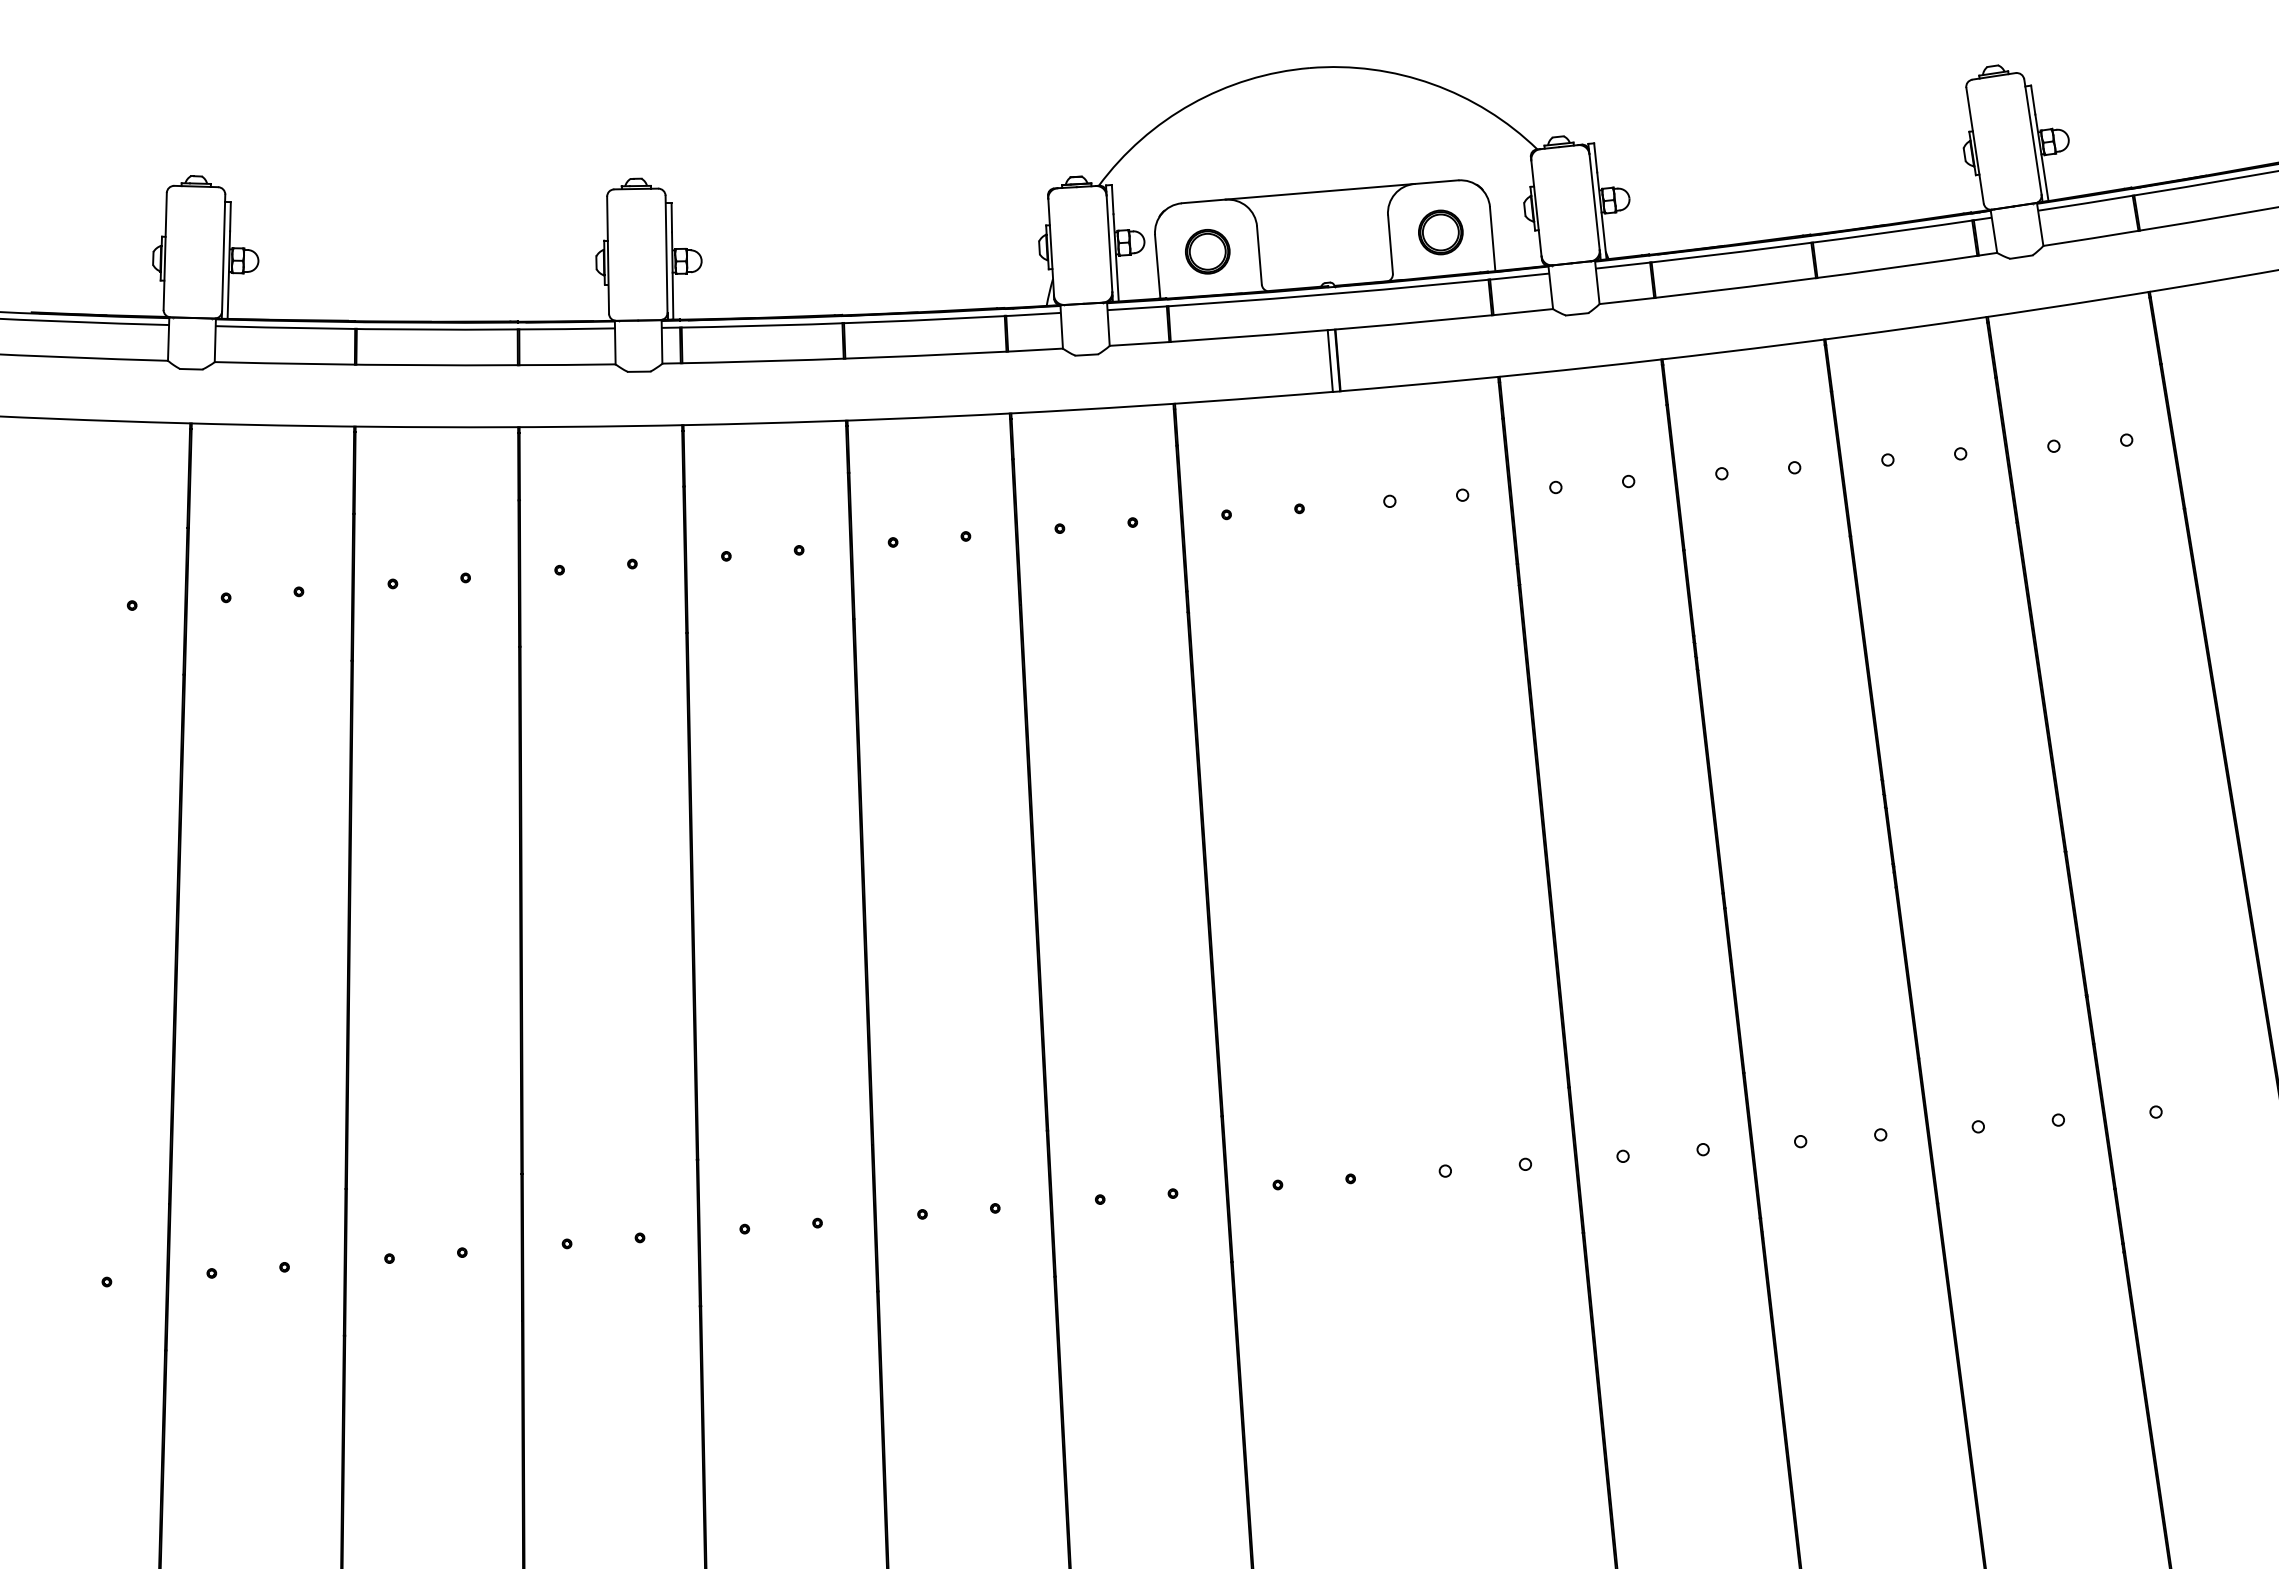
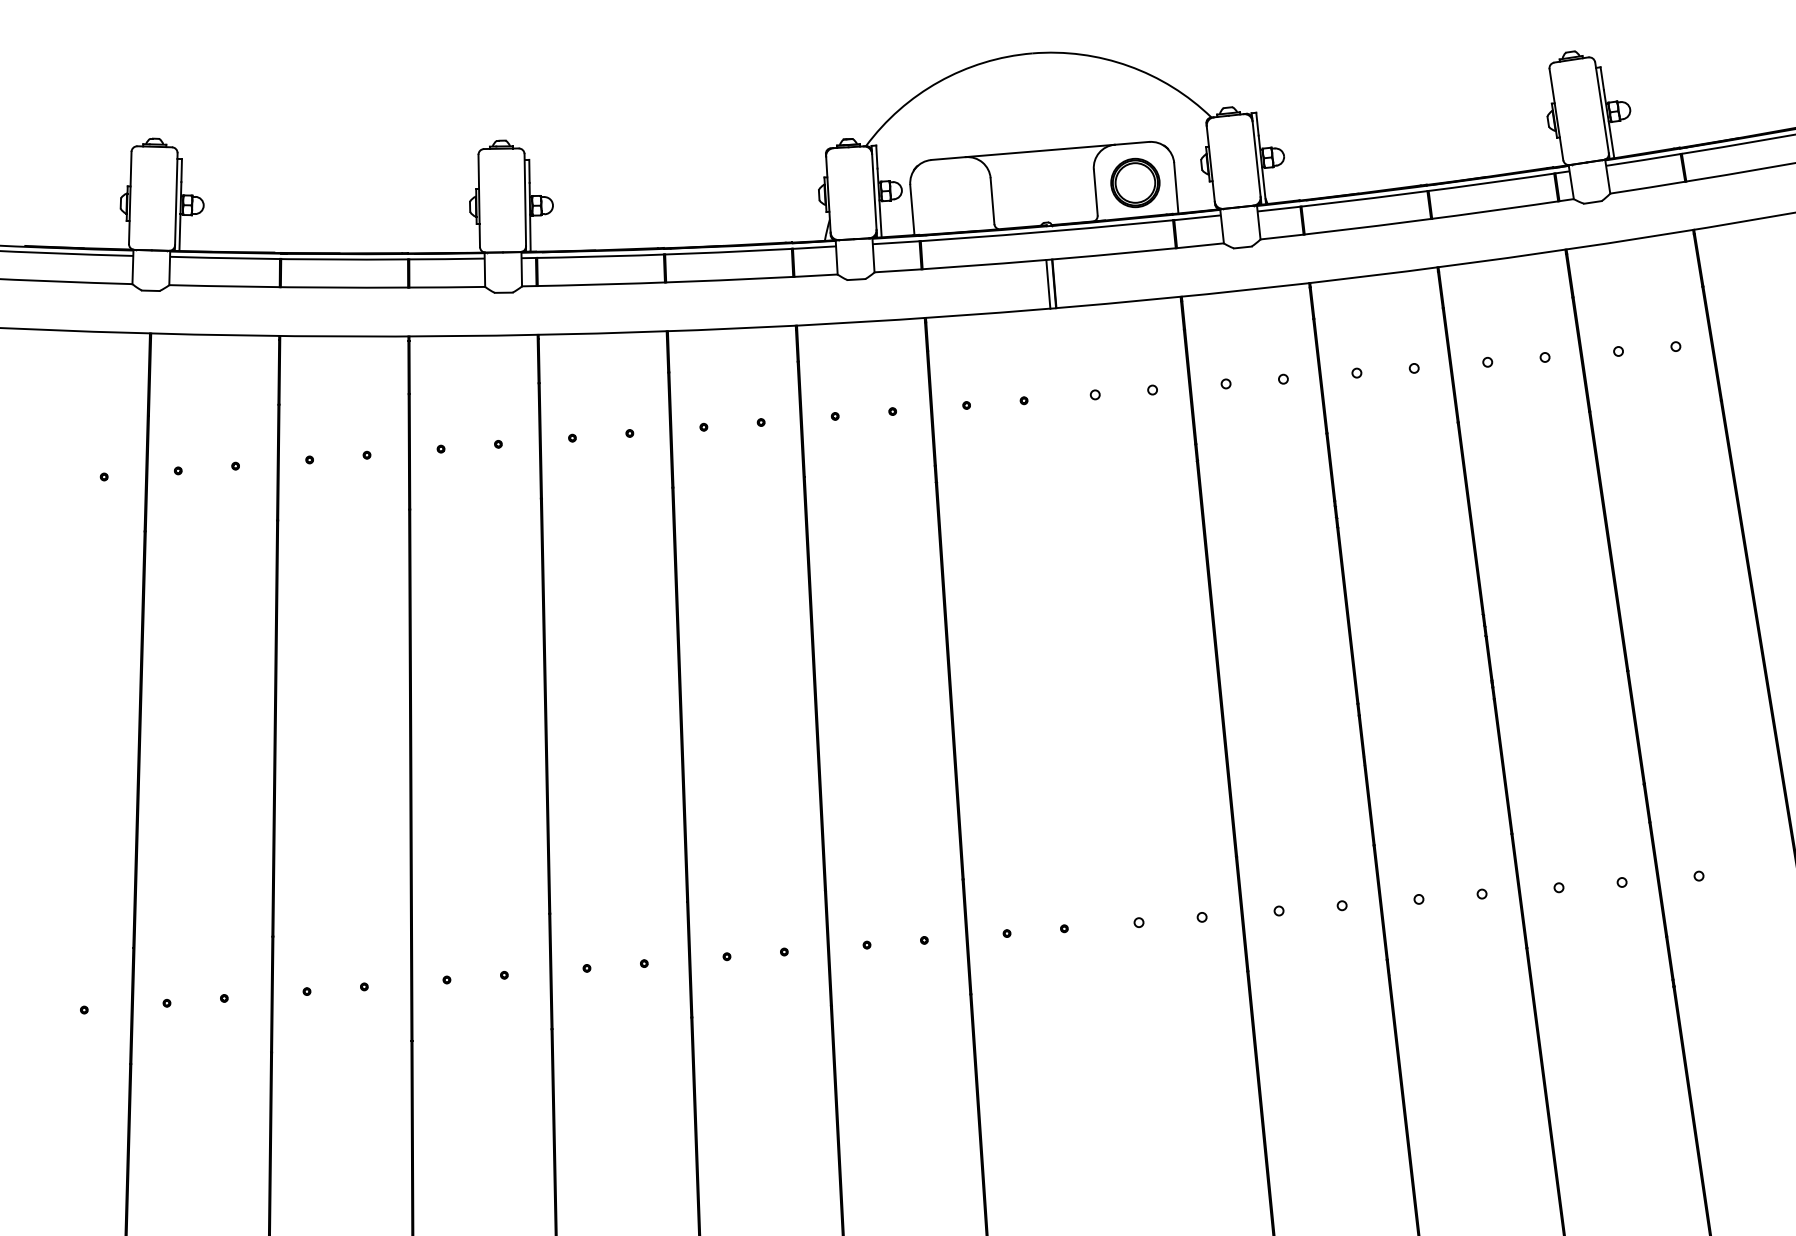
part: (1440, 232) -> (1135, 183), size x1.4
part: (1207, 251) -> (951, 197), removed

